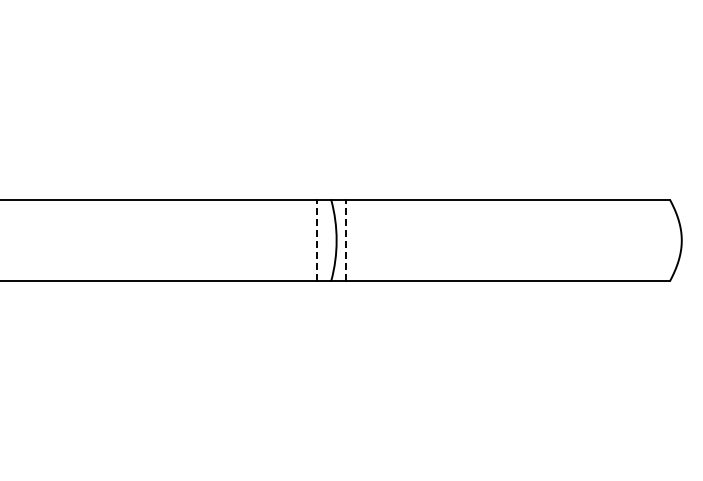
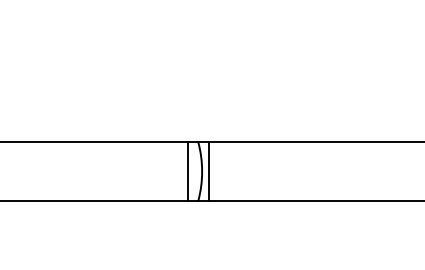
line: (316, 240) -> (187, 171), dashed -> solid
line: (345, 240) -> (208, 171), dashed -> solid

